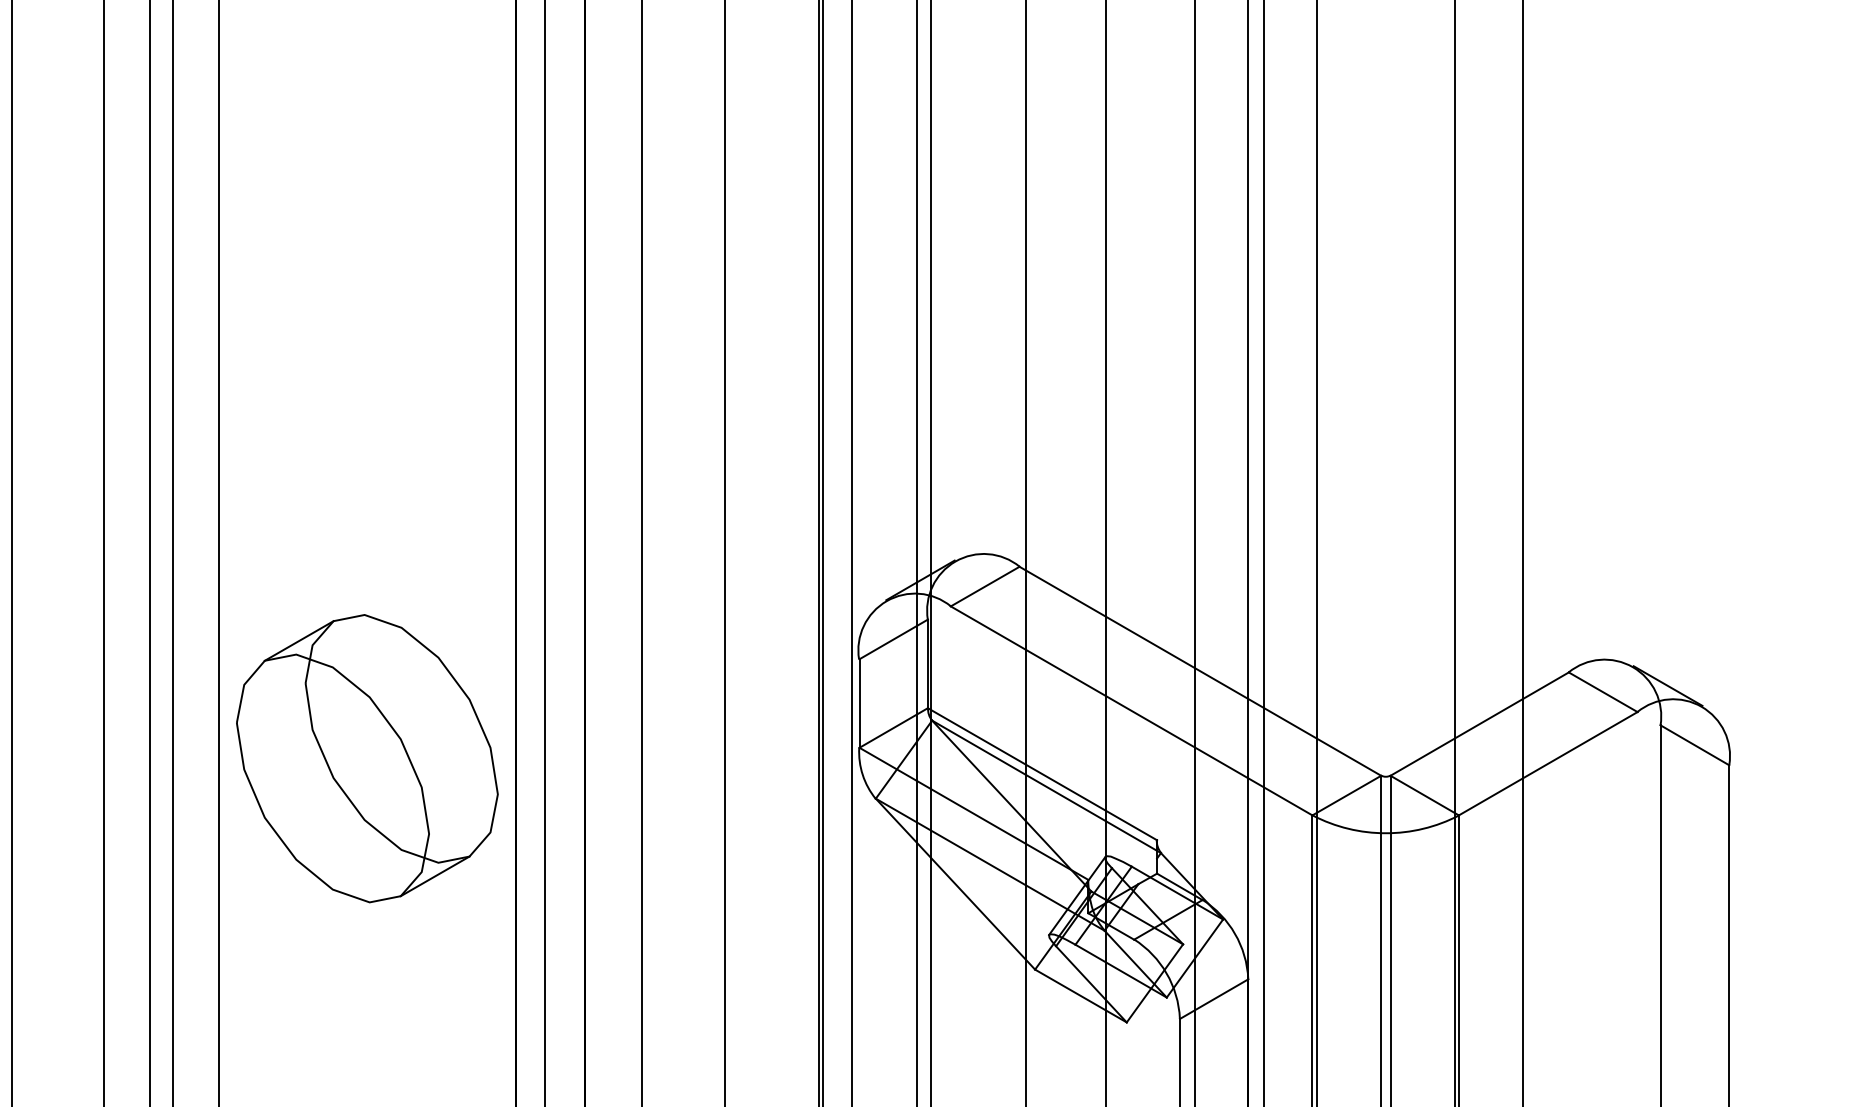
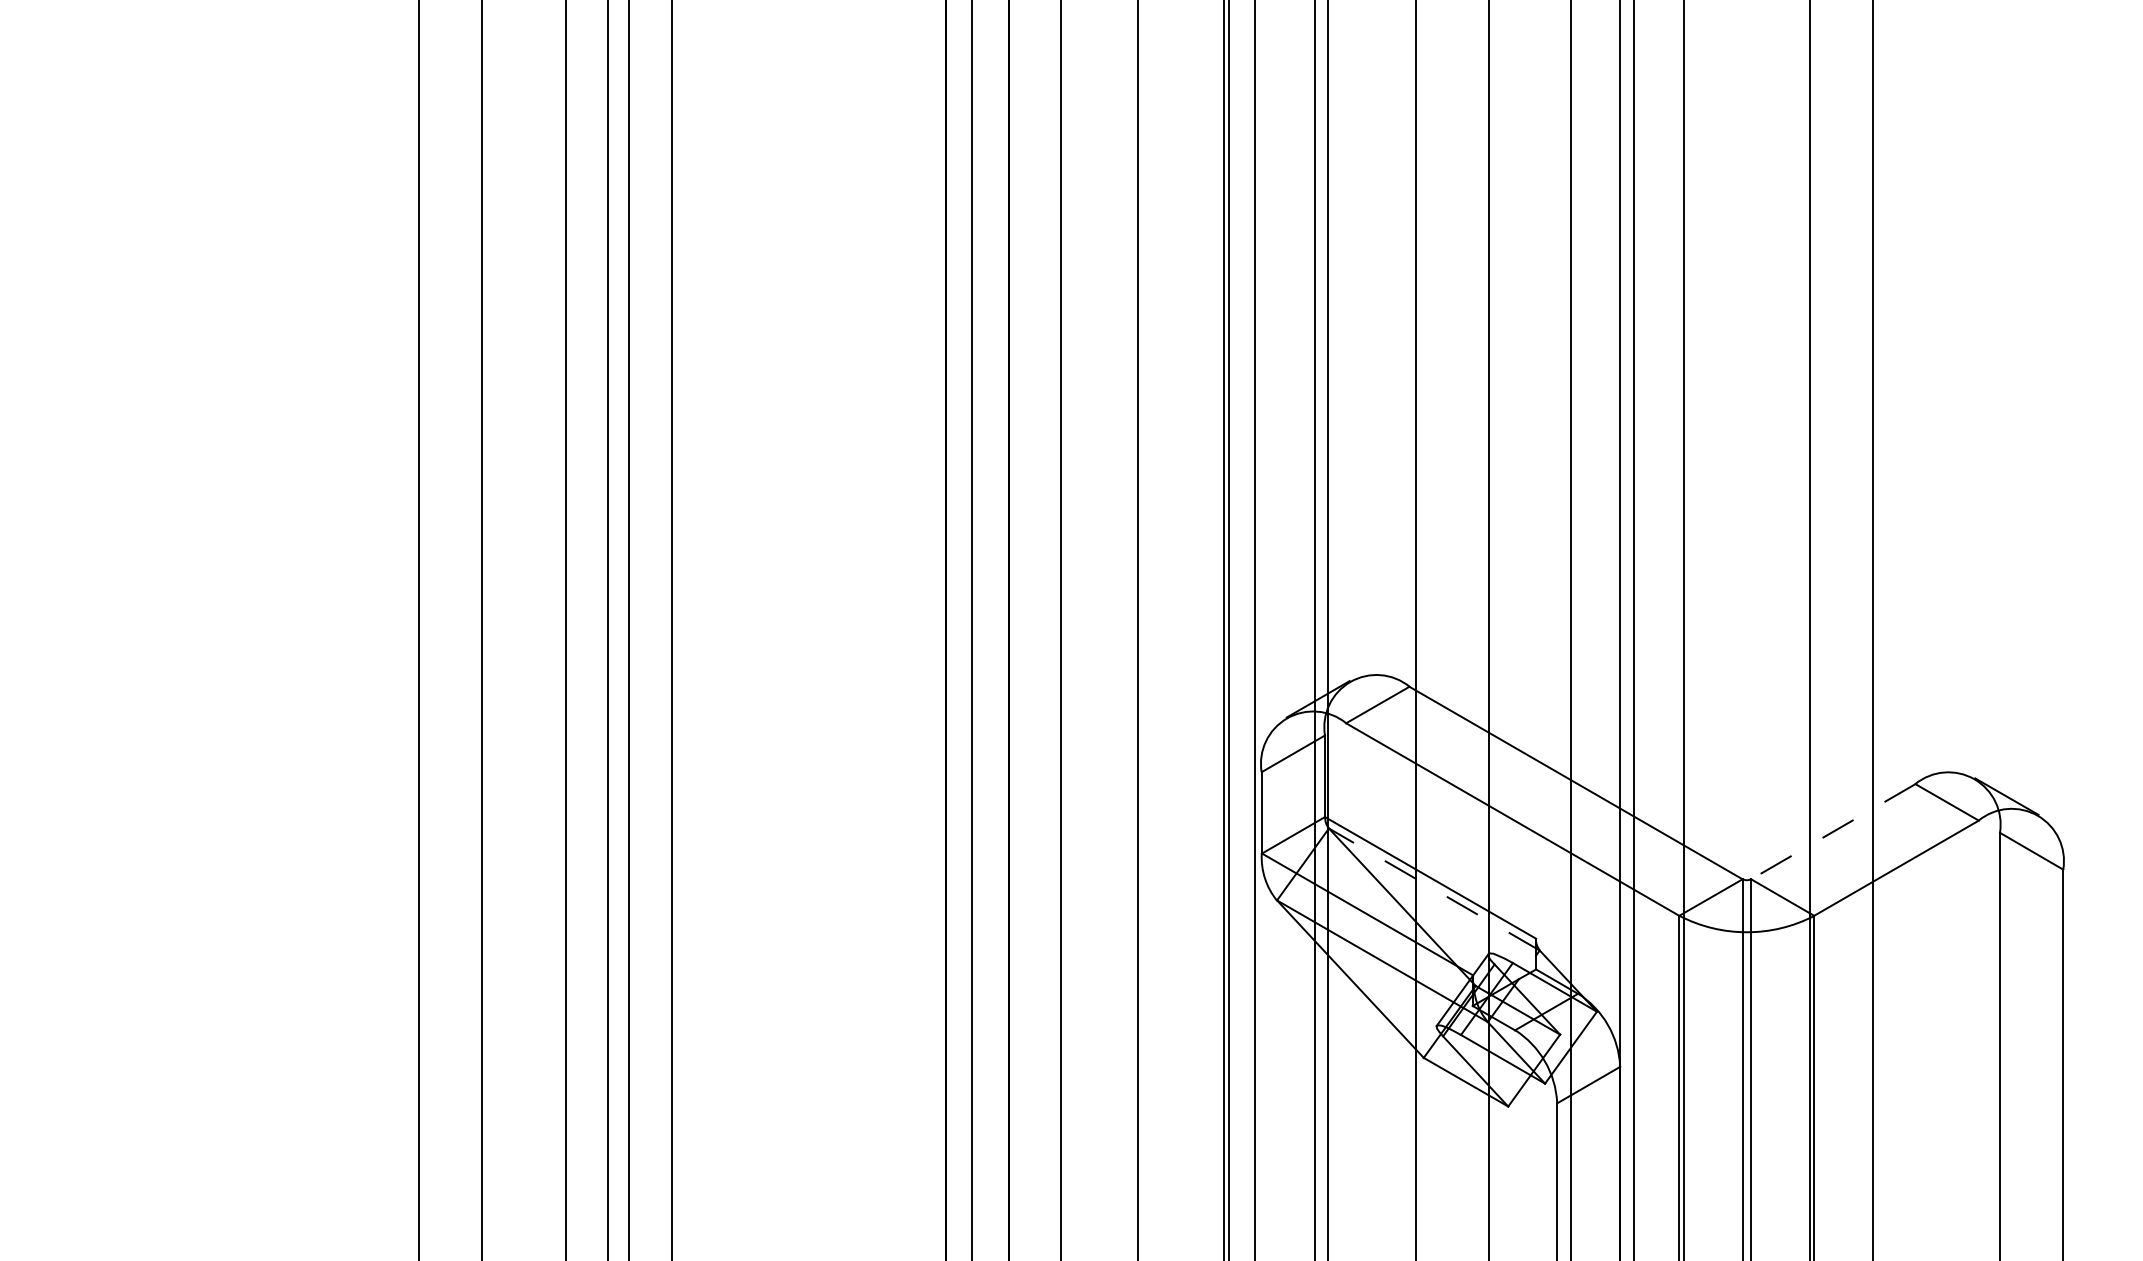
line: (1479, 723) -> (1833, 831), solid -> dashed
part: (367, 758) -> (808, 863), removed
line: (1046, 786) -> (1434, 889), solid -> dashed

